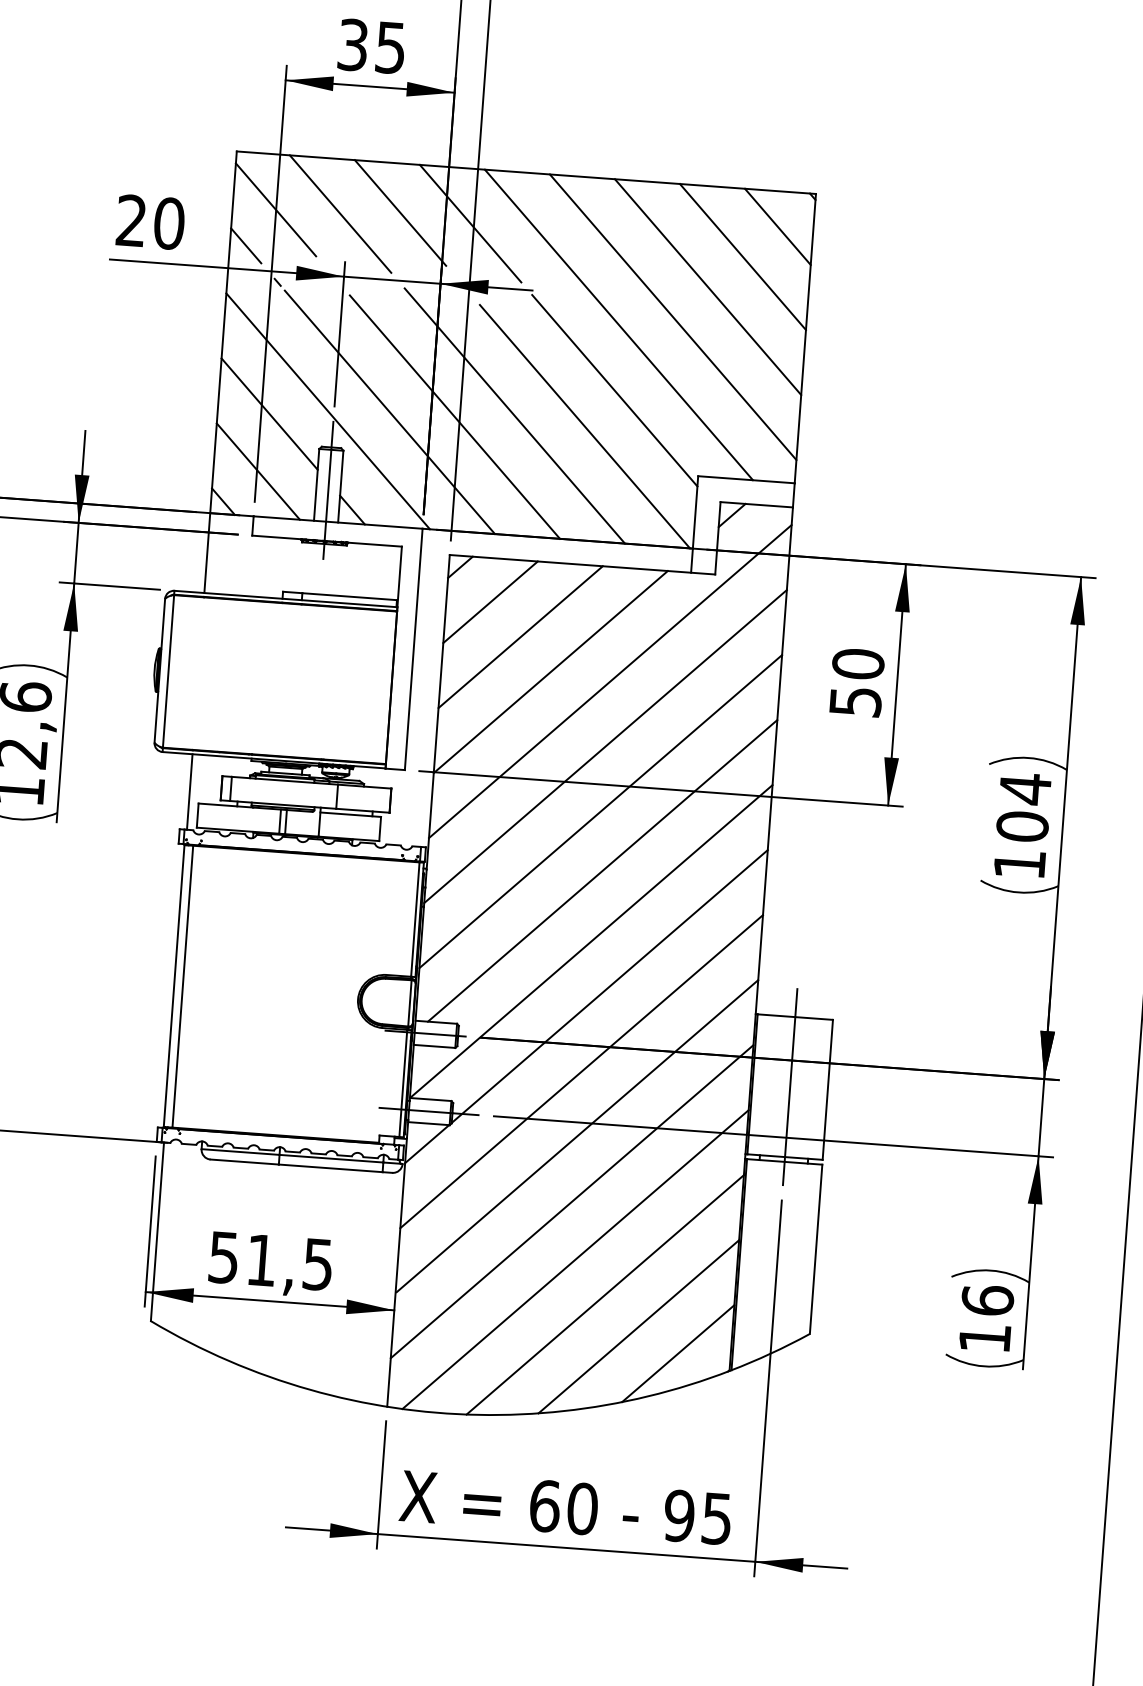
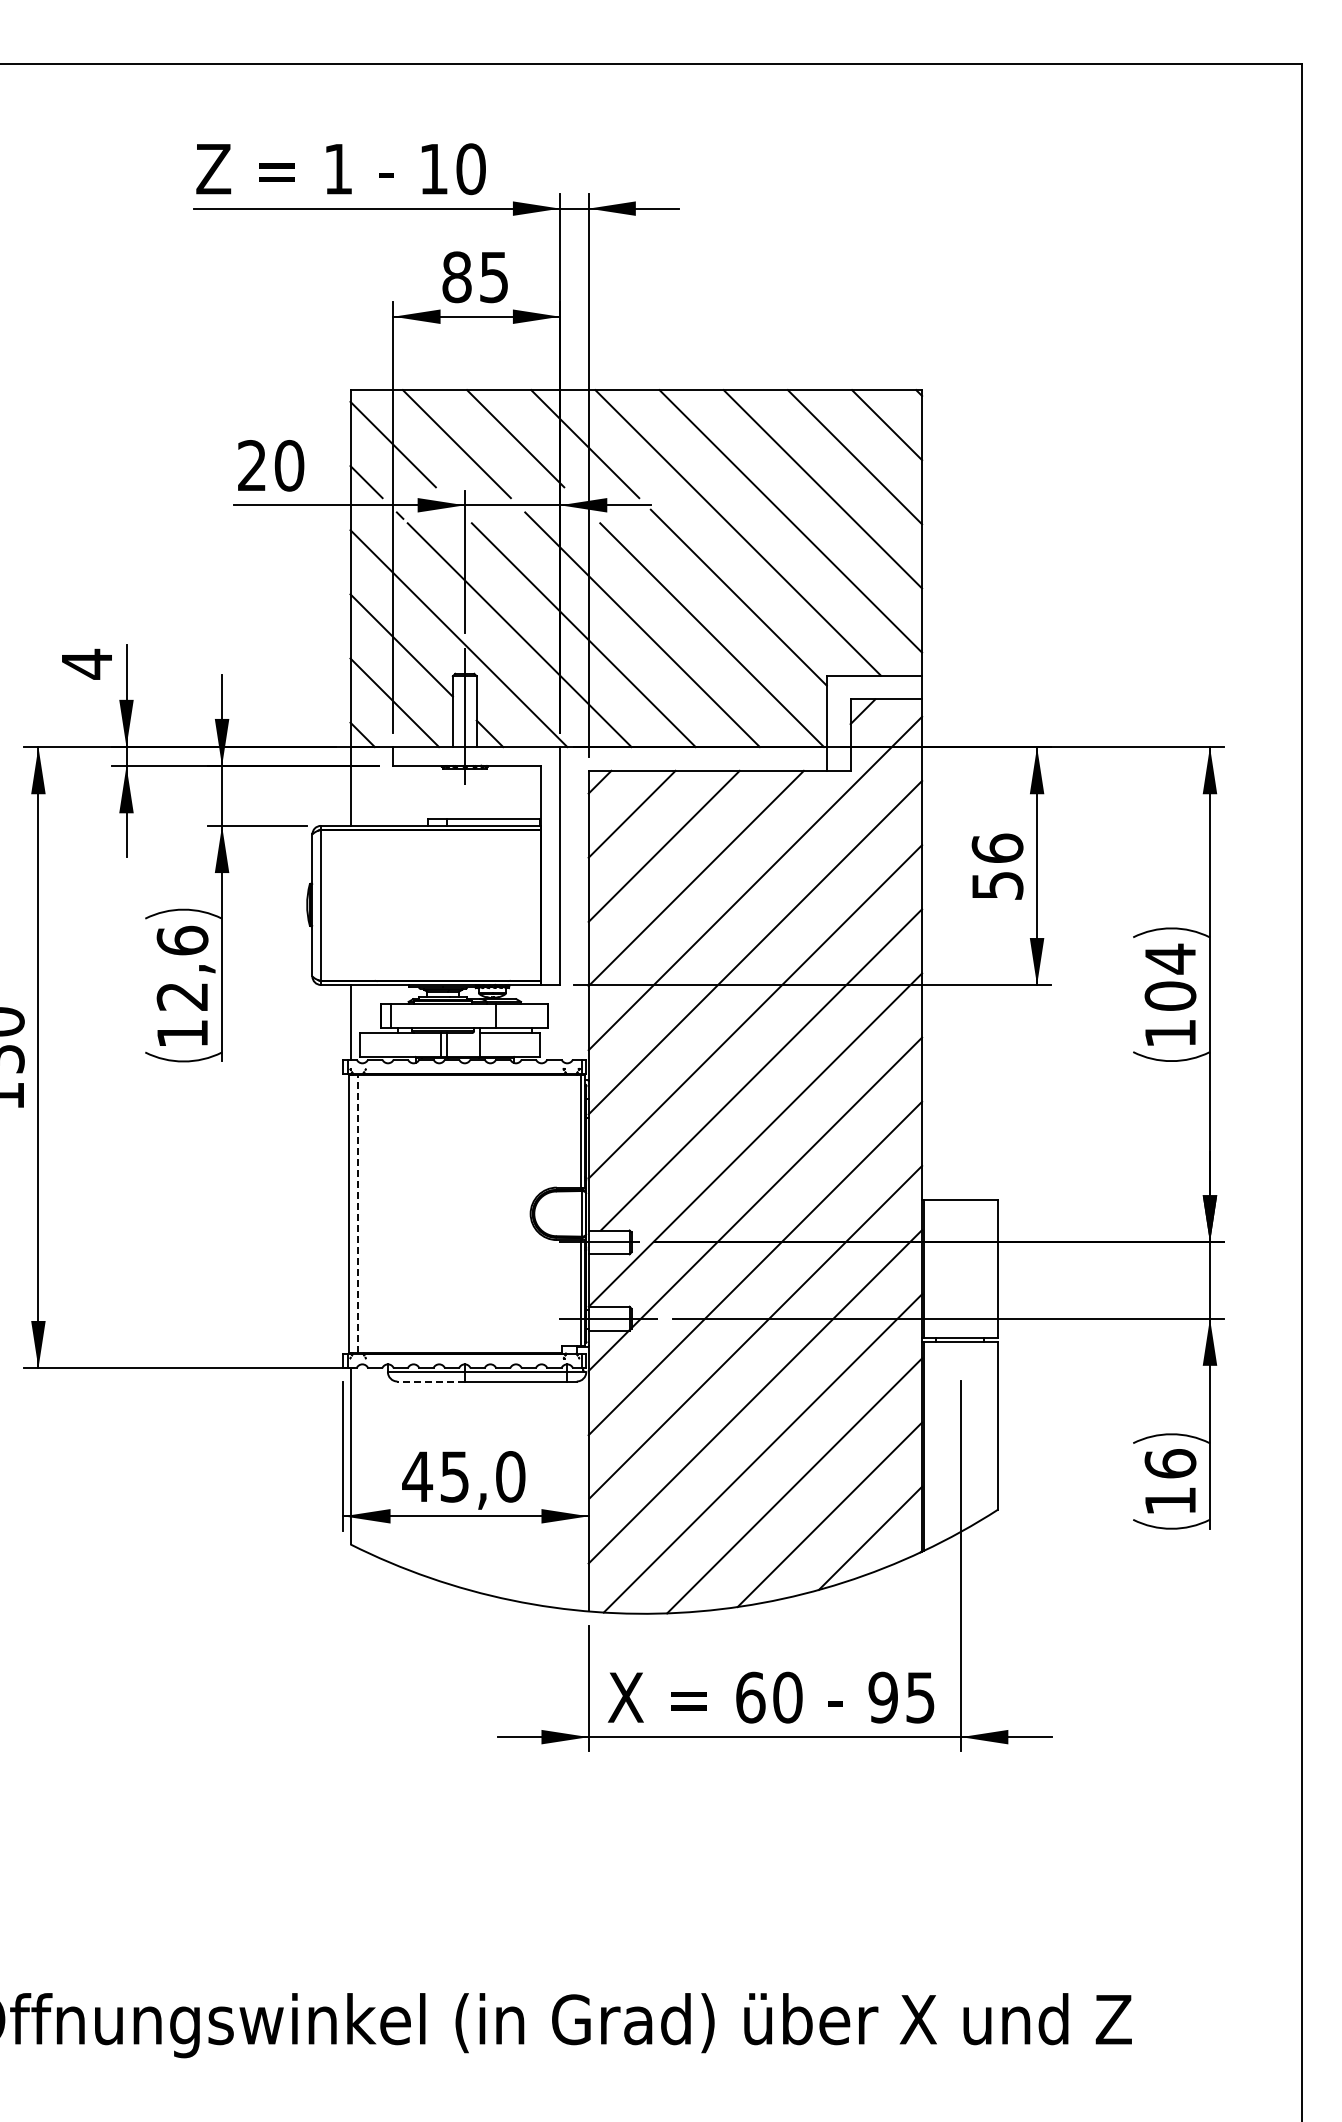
text: (352, 45) -> (456, 277), 35 -> 85
text: (858, 664) -> (997, 848), 50 -> 56
line: (182, 986) -> (357, 1213), solid -> dashed
line: (790, 1086) -> (961, 1268), removed
line: (245, 1162) -> (431, 1381), solid -> dashed
text: (270, 1260) -> (463, 1476), 51,5 -> 45,0

